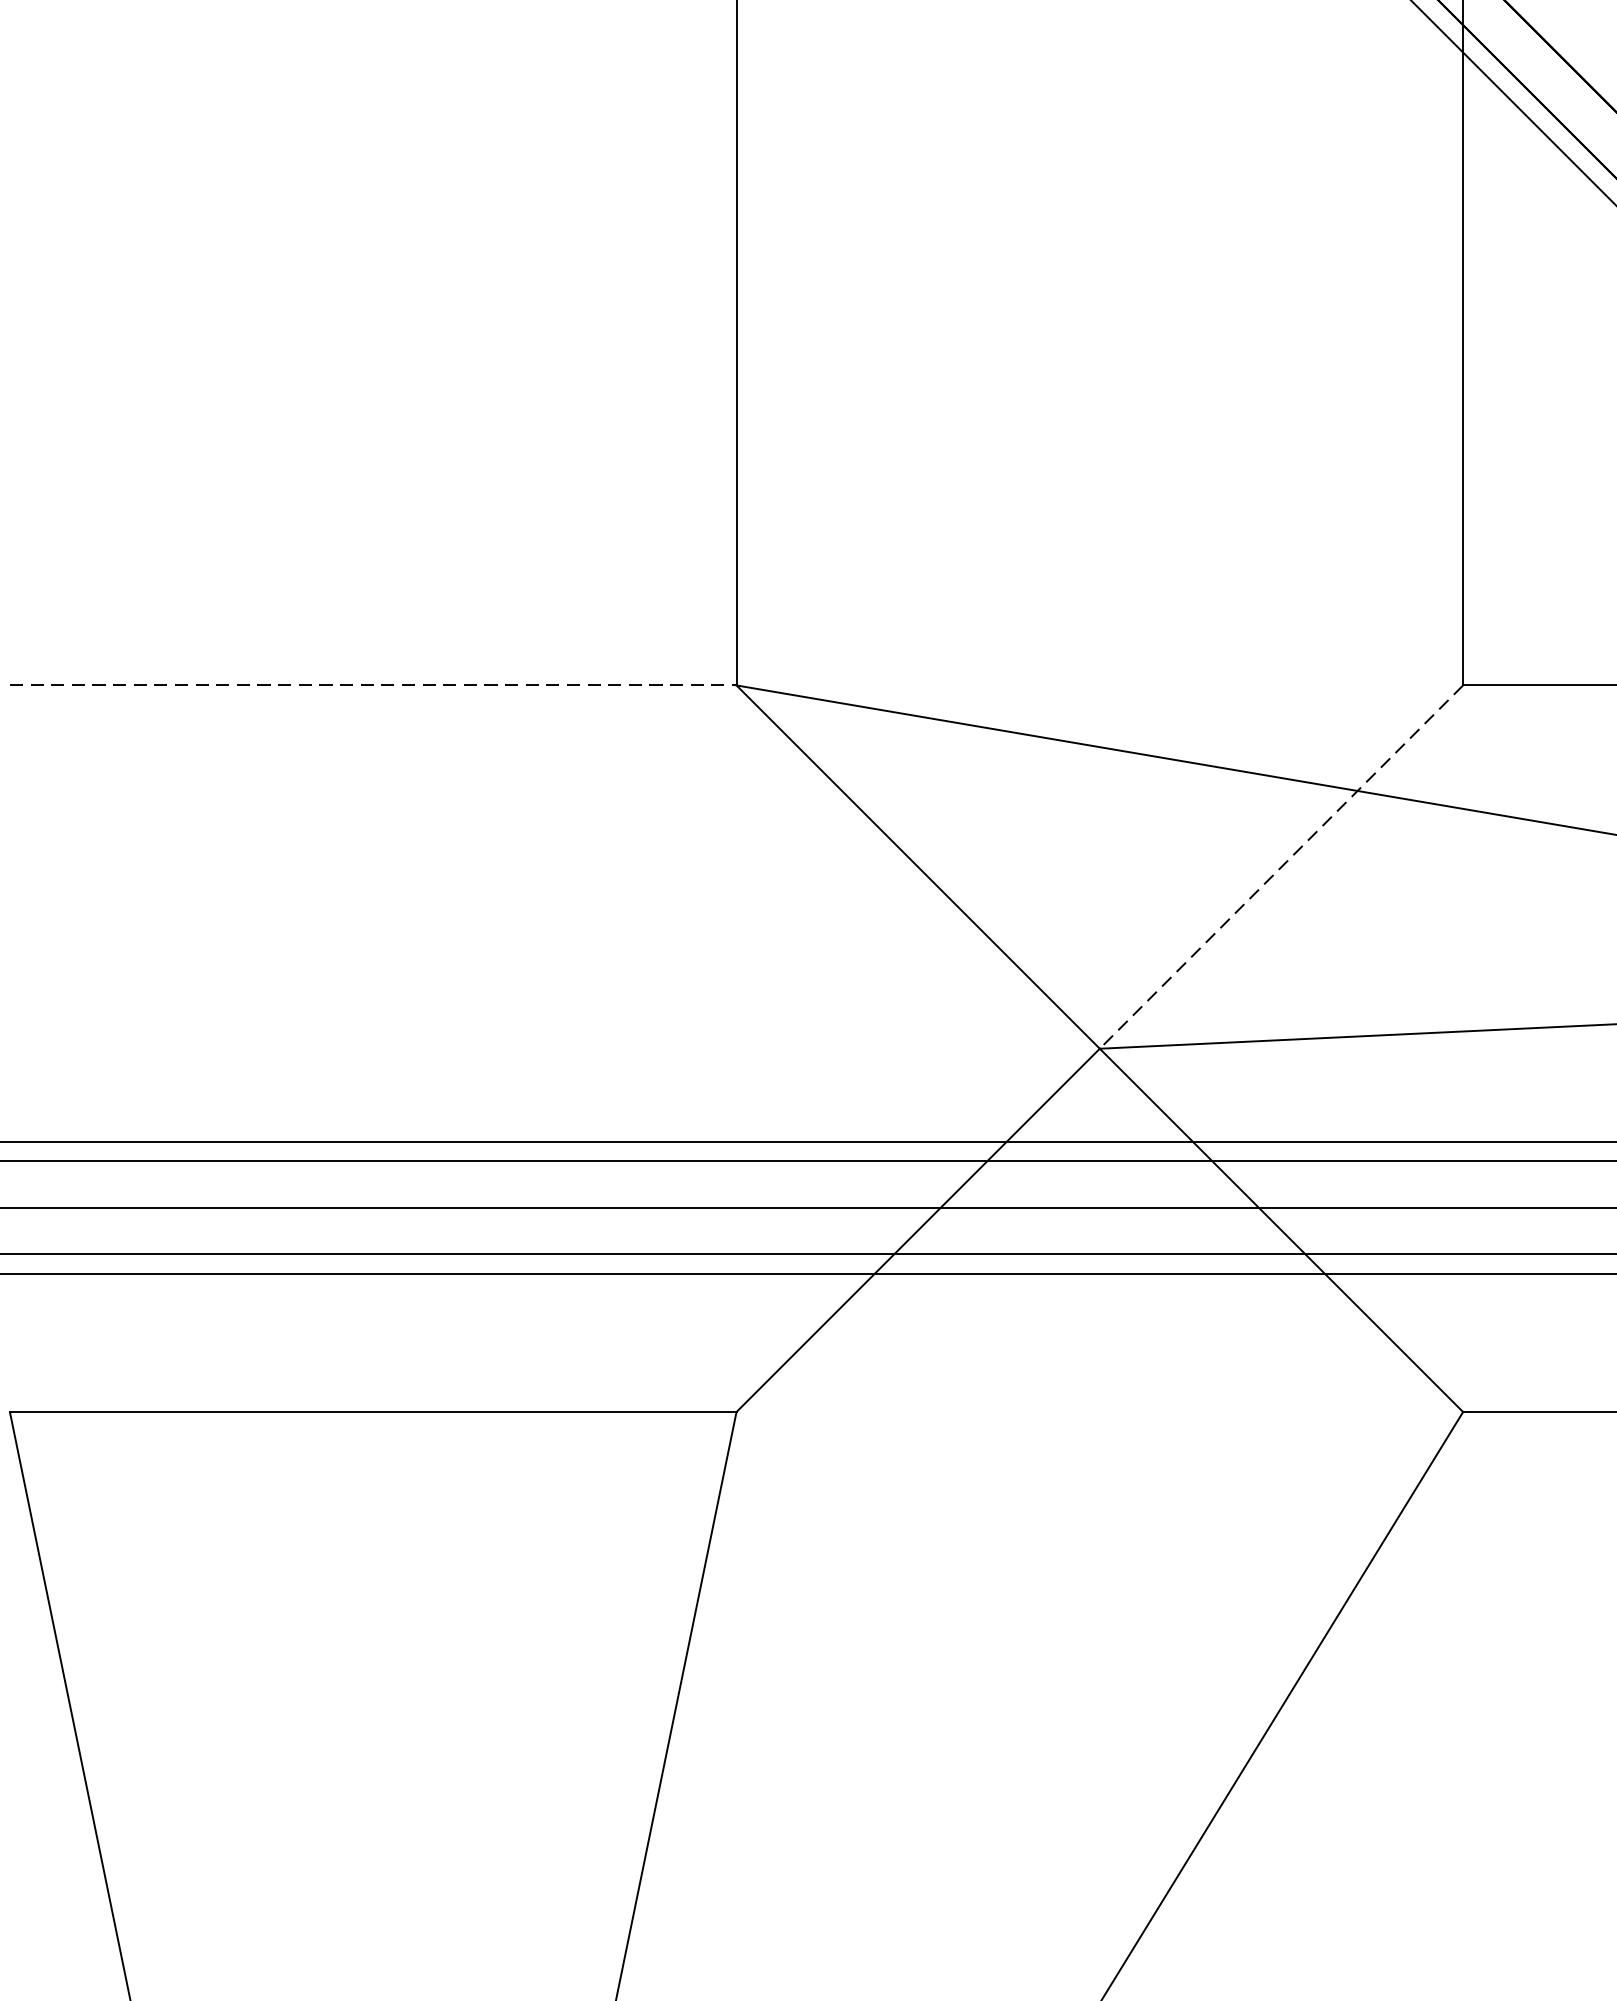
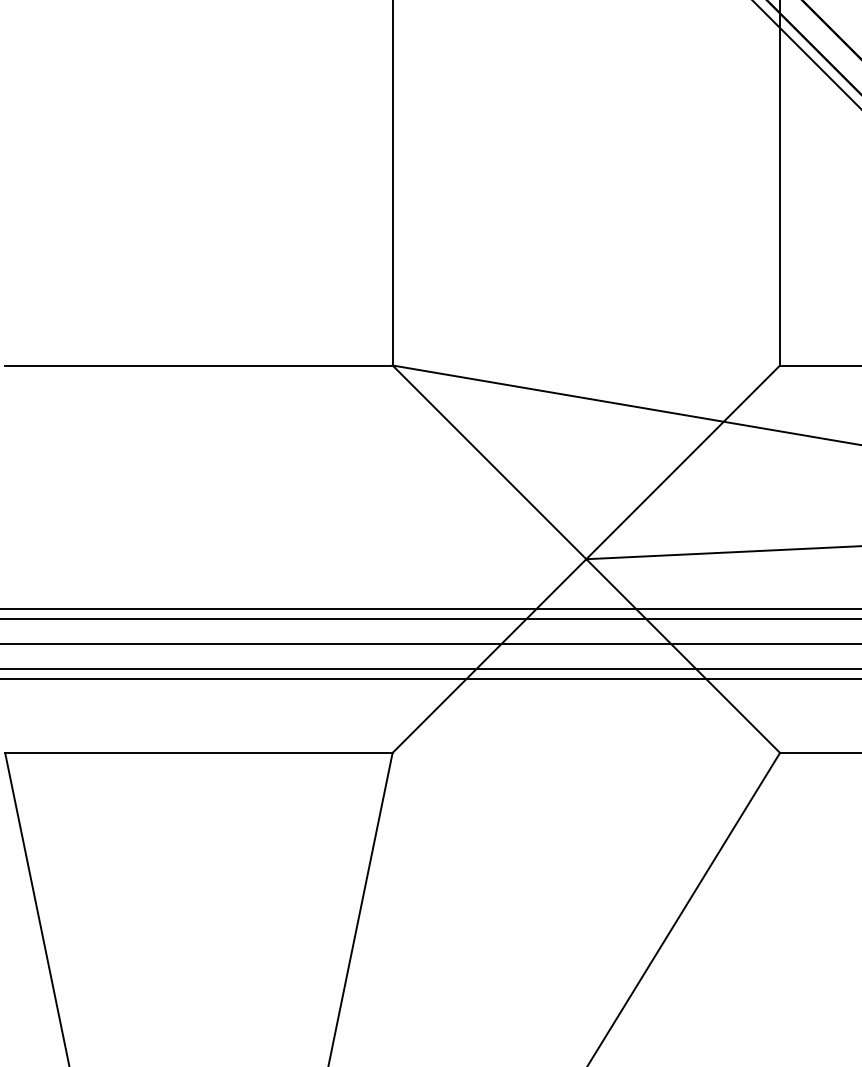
line: (372, 685) -> (198, 365), dashed -> solid
line: (1282, 867) -> (683, 462), dashed -> solid

